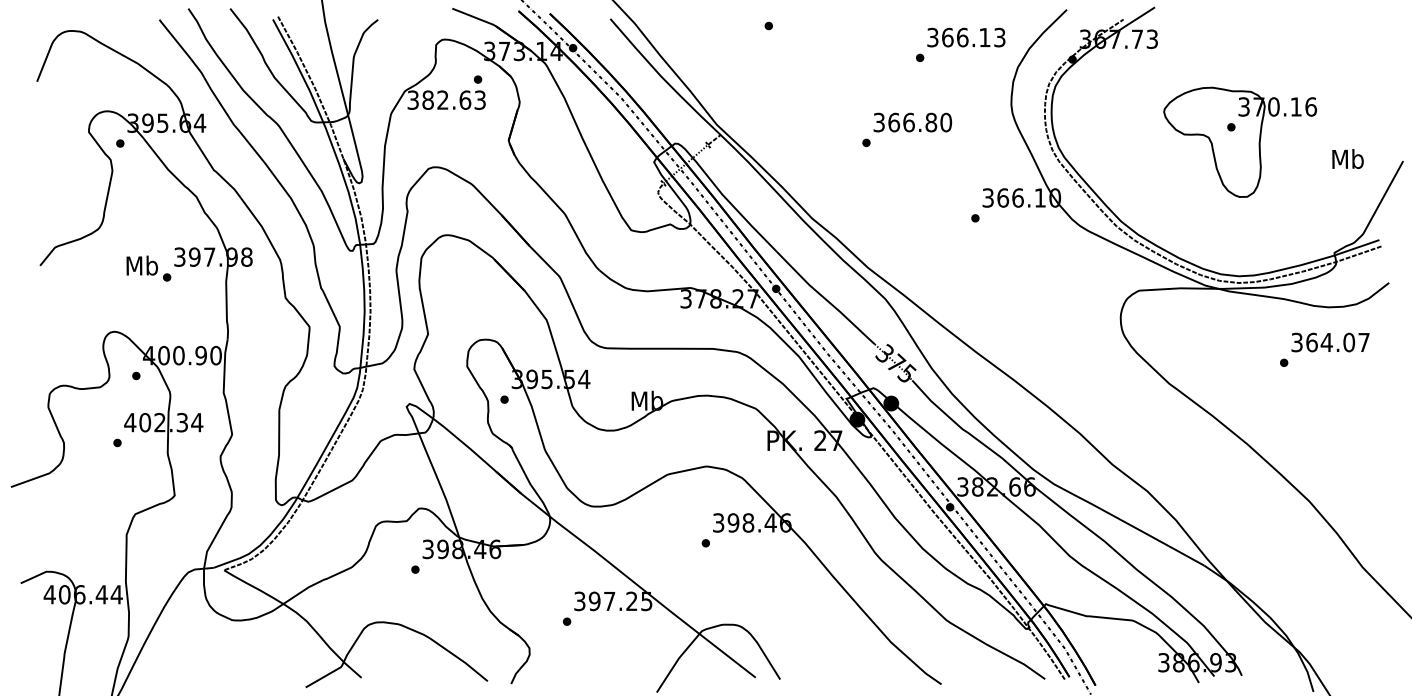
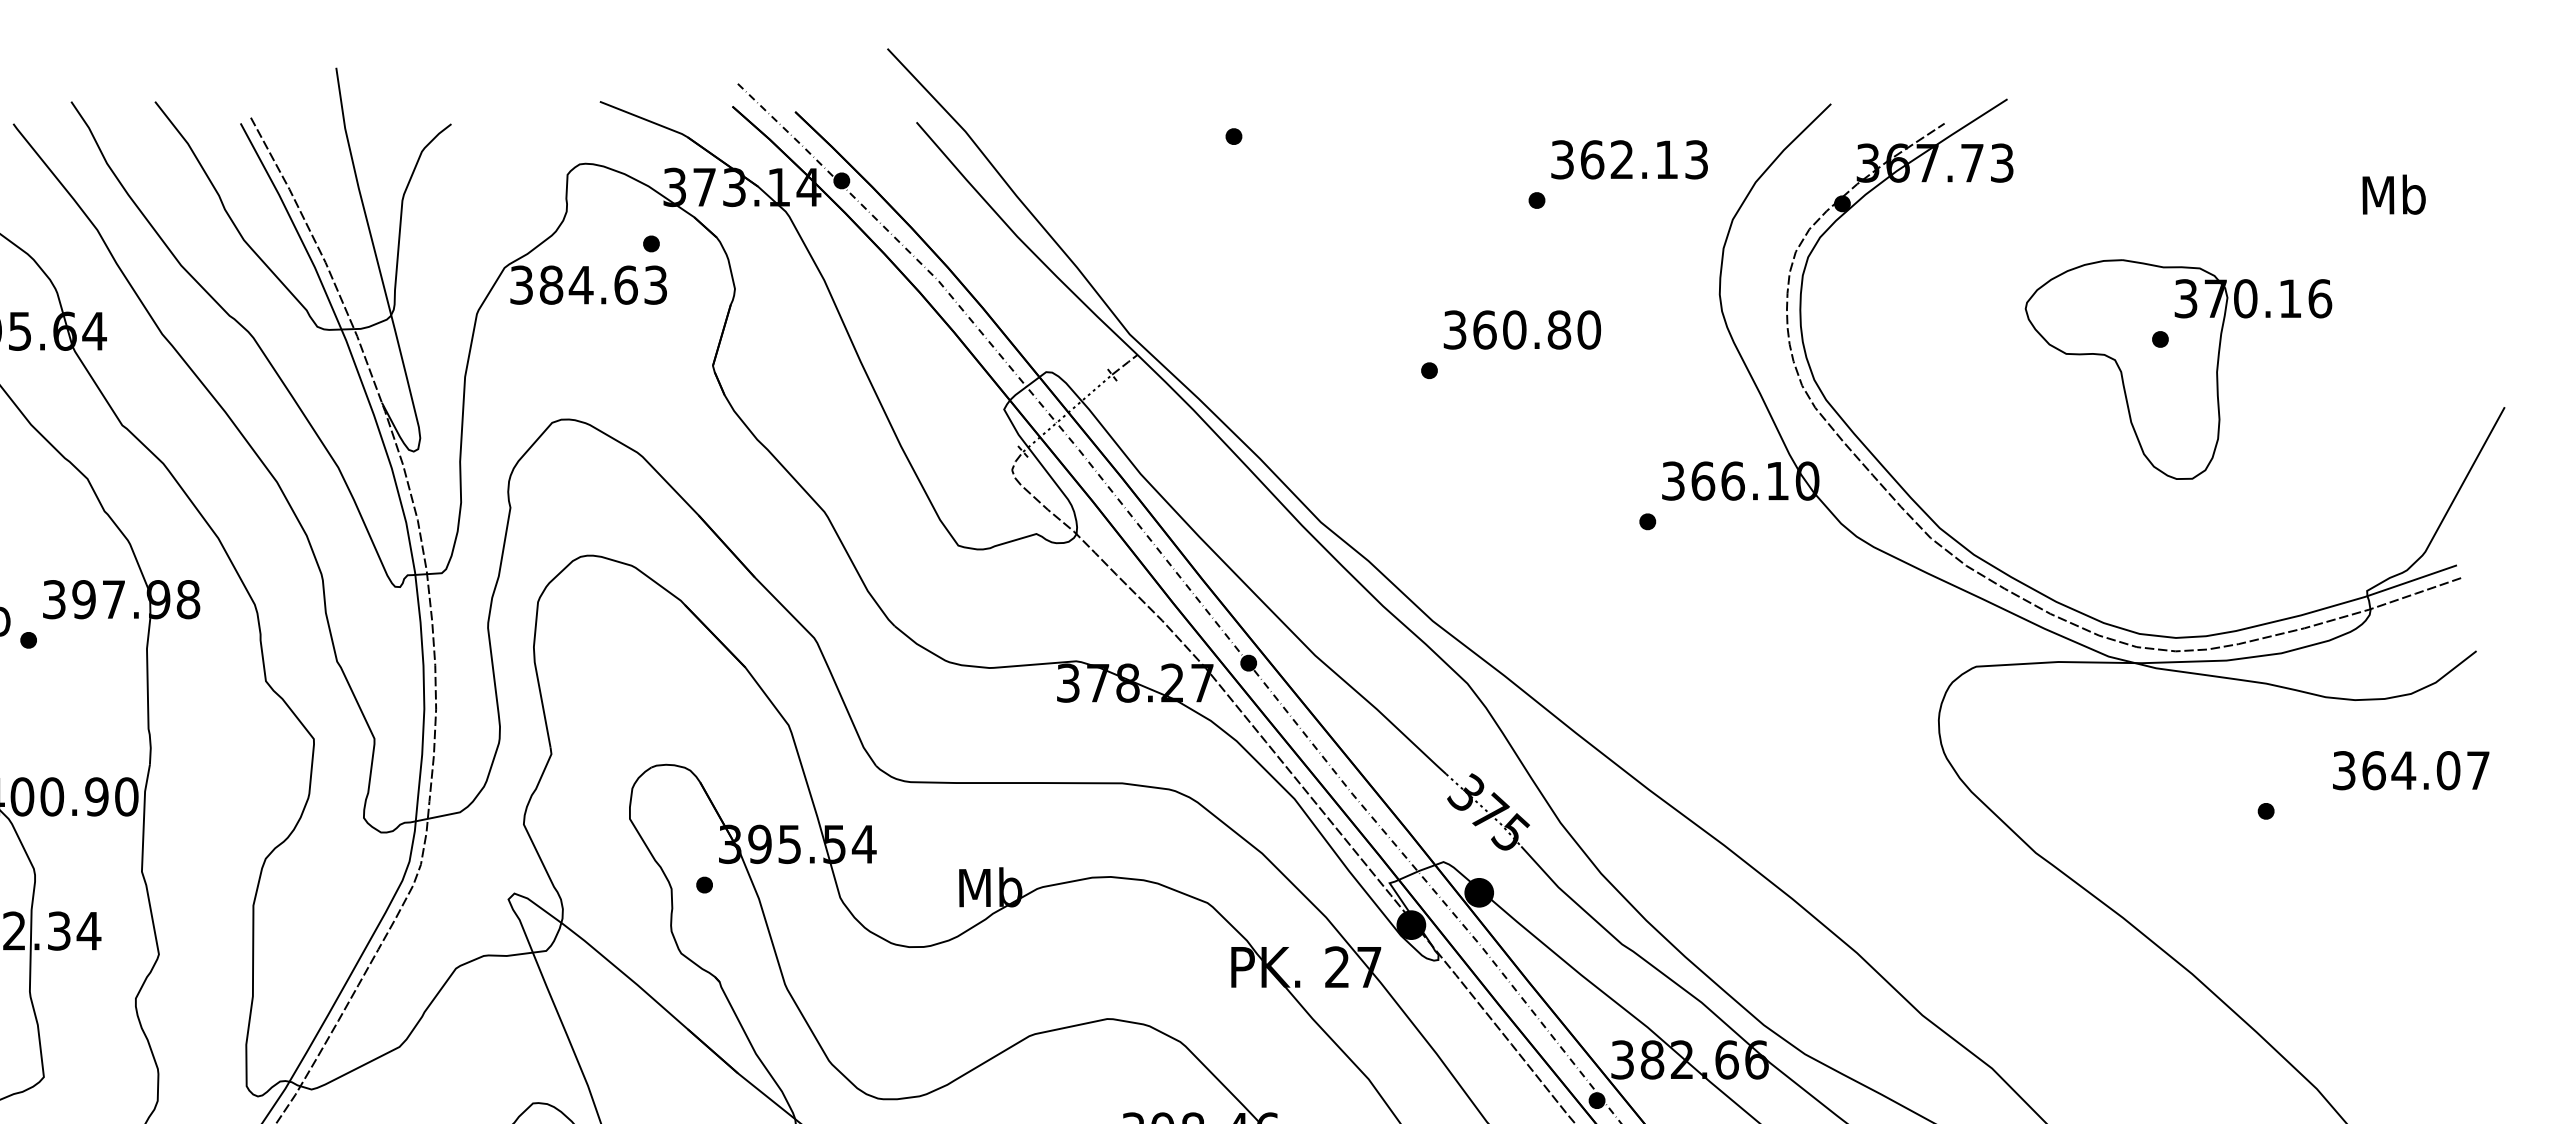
text: (962, 37) -> (1621, 159), 366.13 -> 362.13
text: (442, 99) -> (580, 283), 382.63 -> 384.63
text: (908, 122) -> (1513, 329), 366.80 -> 360.80
text: (1347, 158) -> (2393, 193), moved
text: (1330, 342) -> (2411, 770), moved

